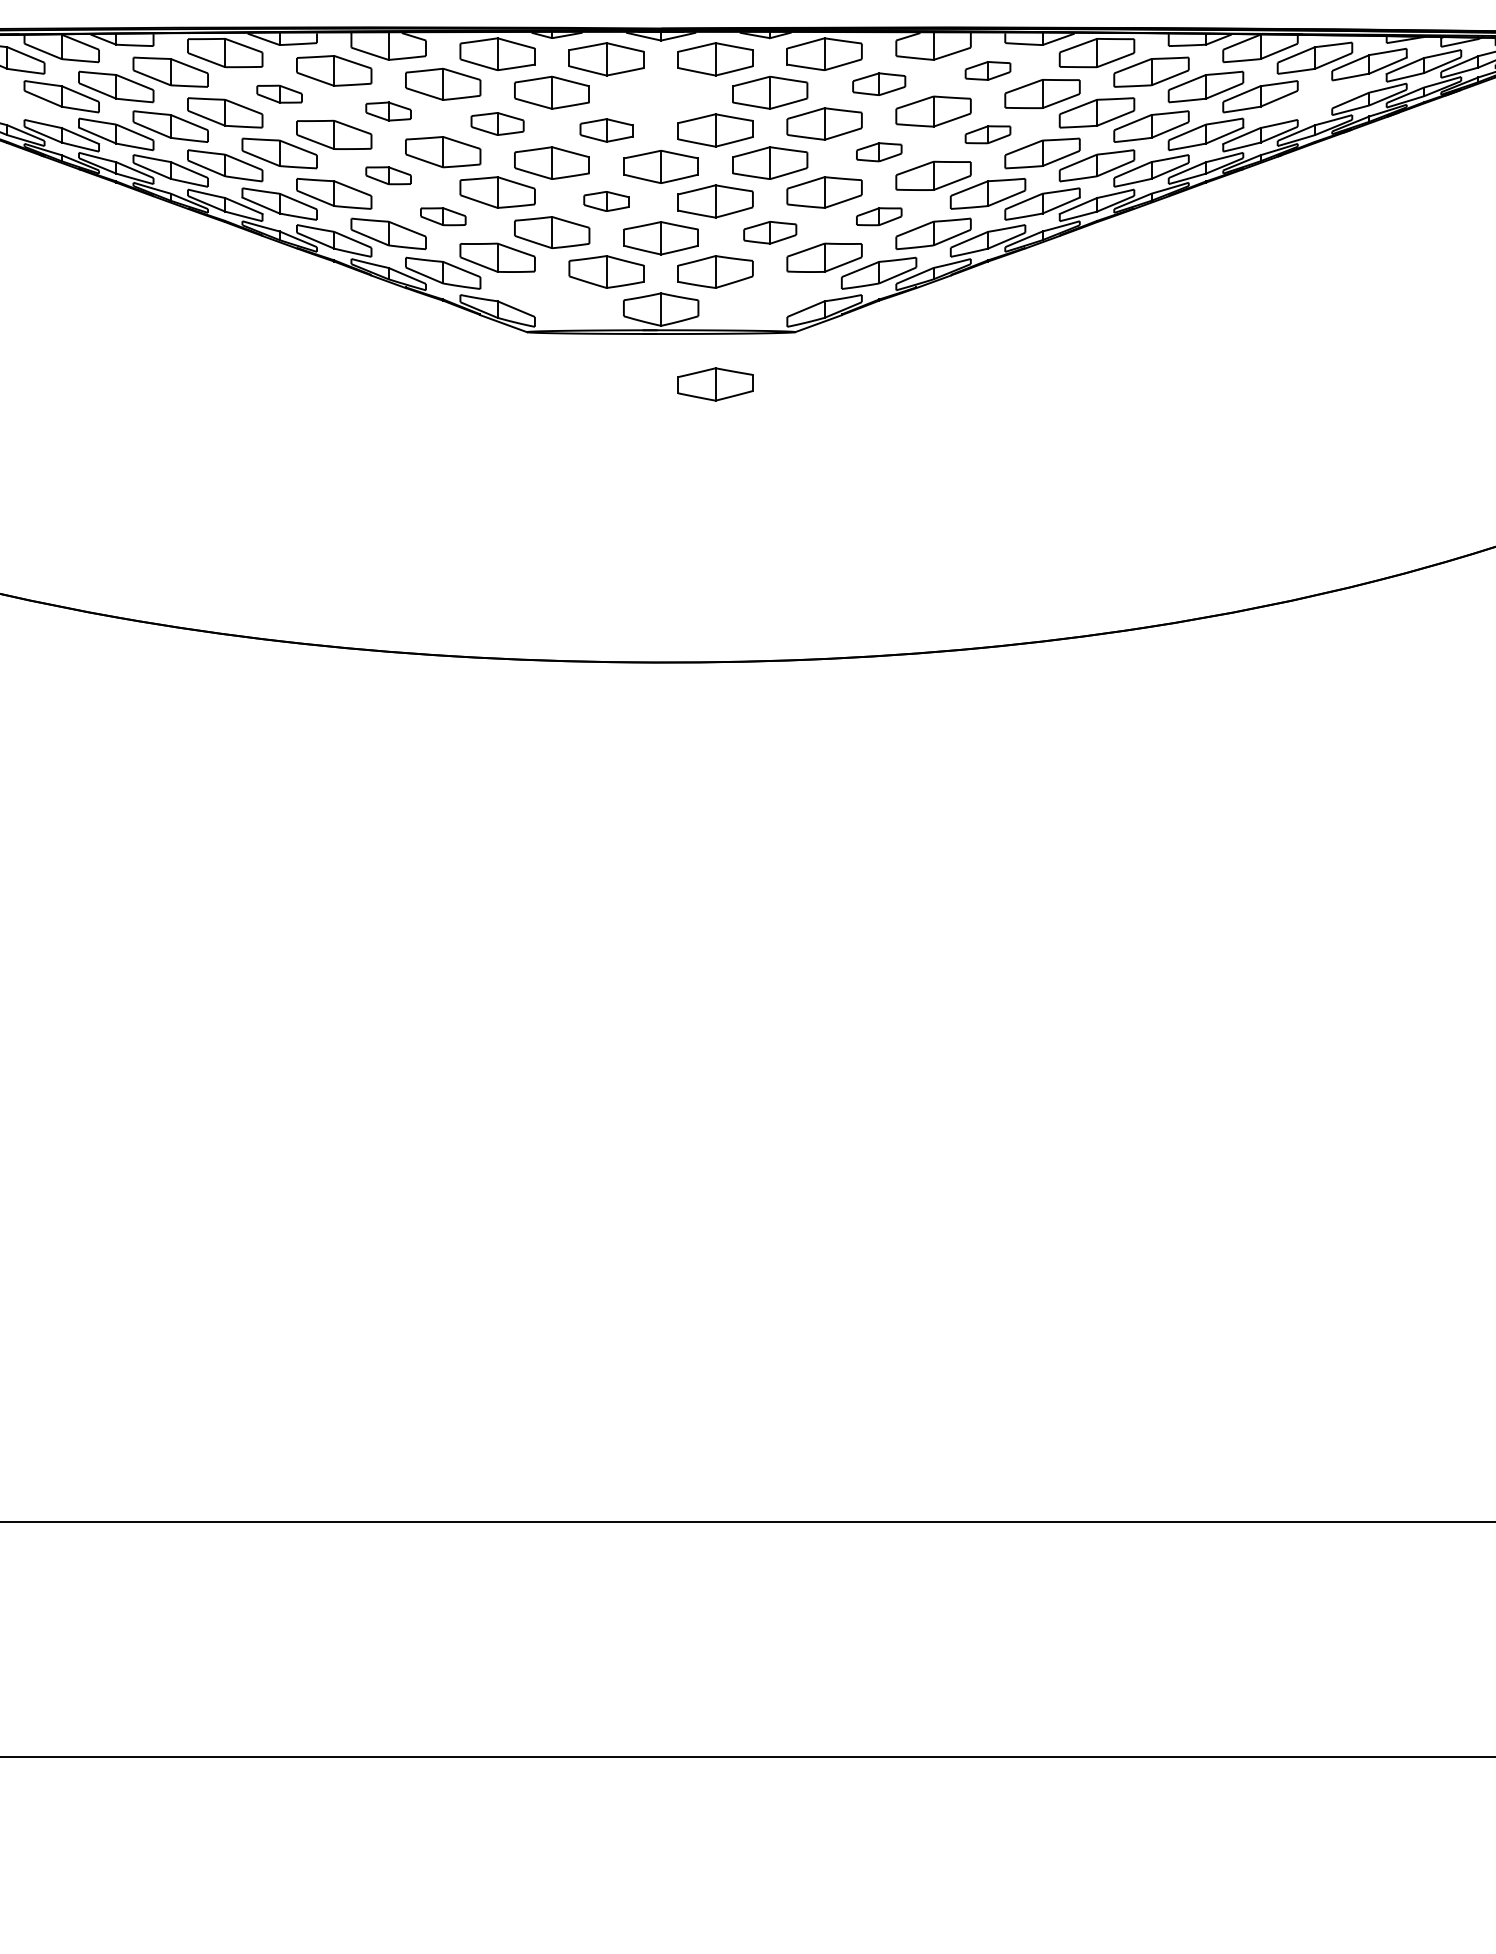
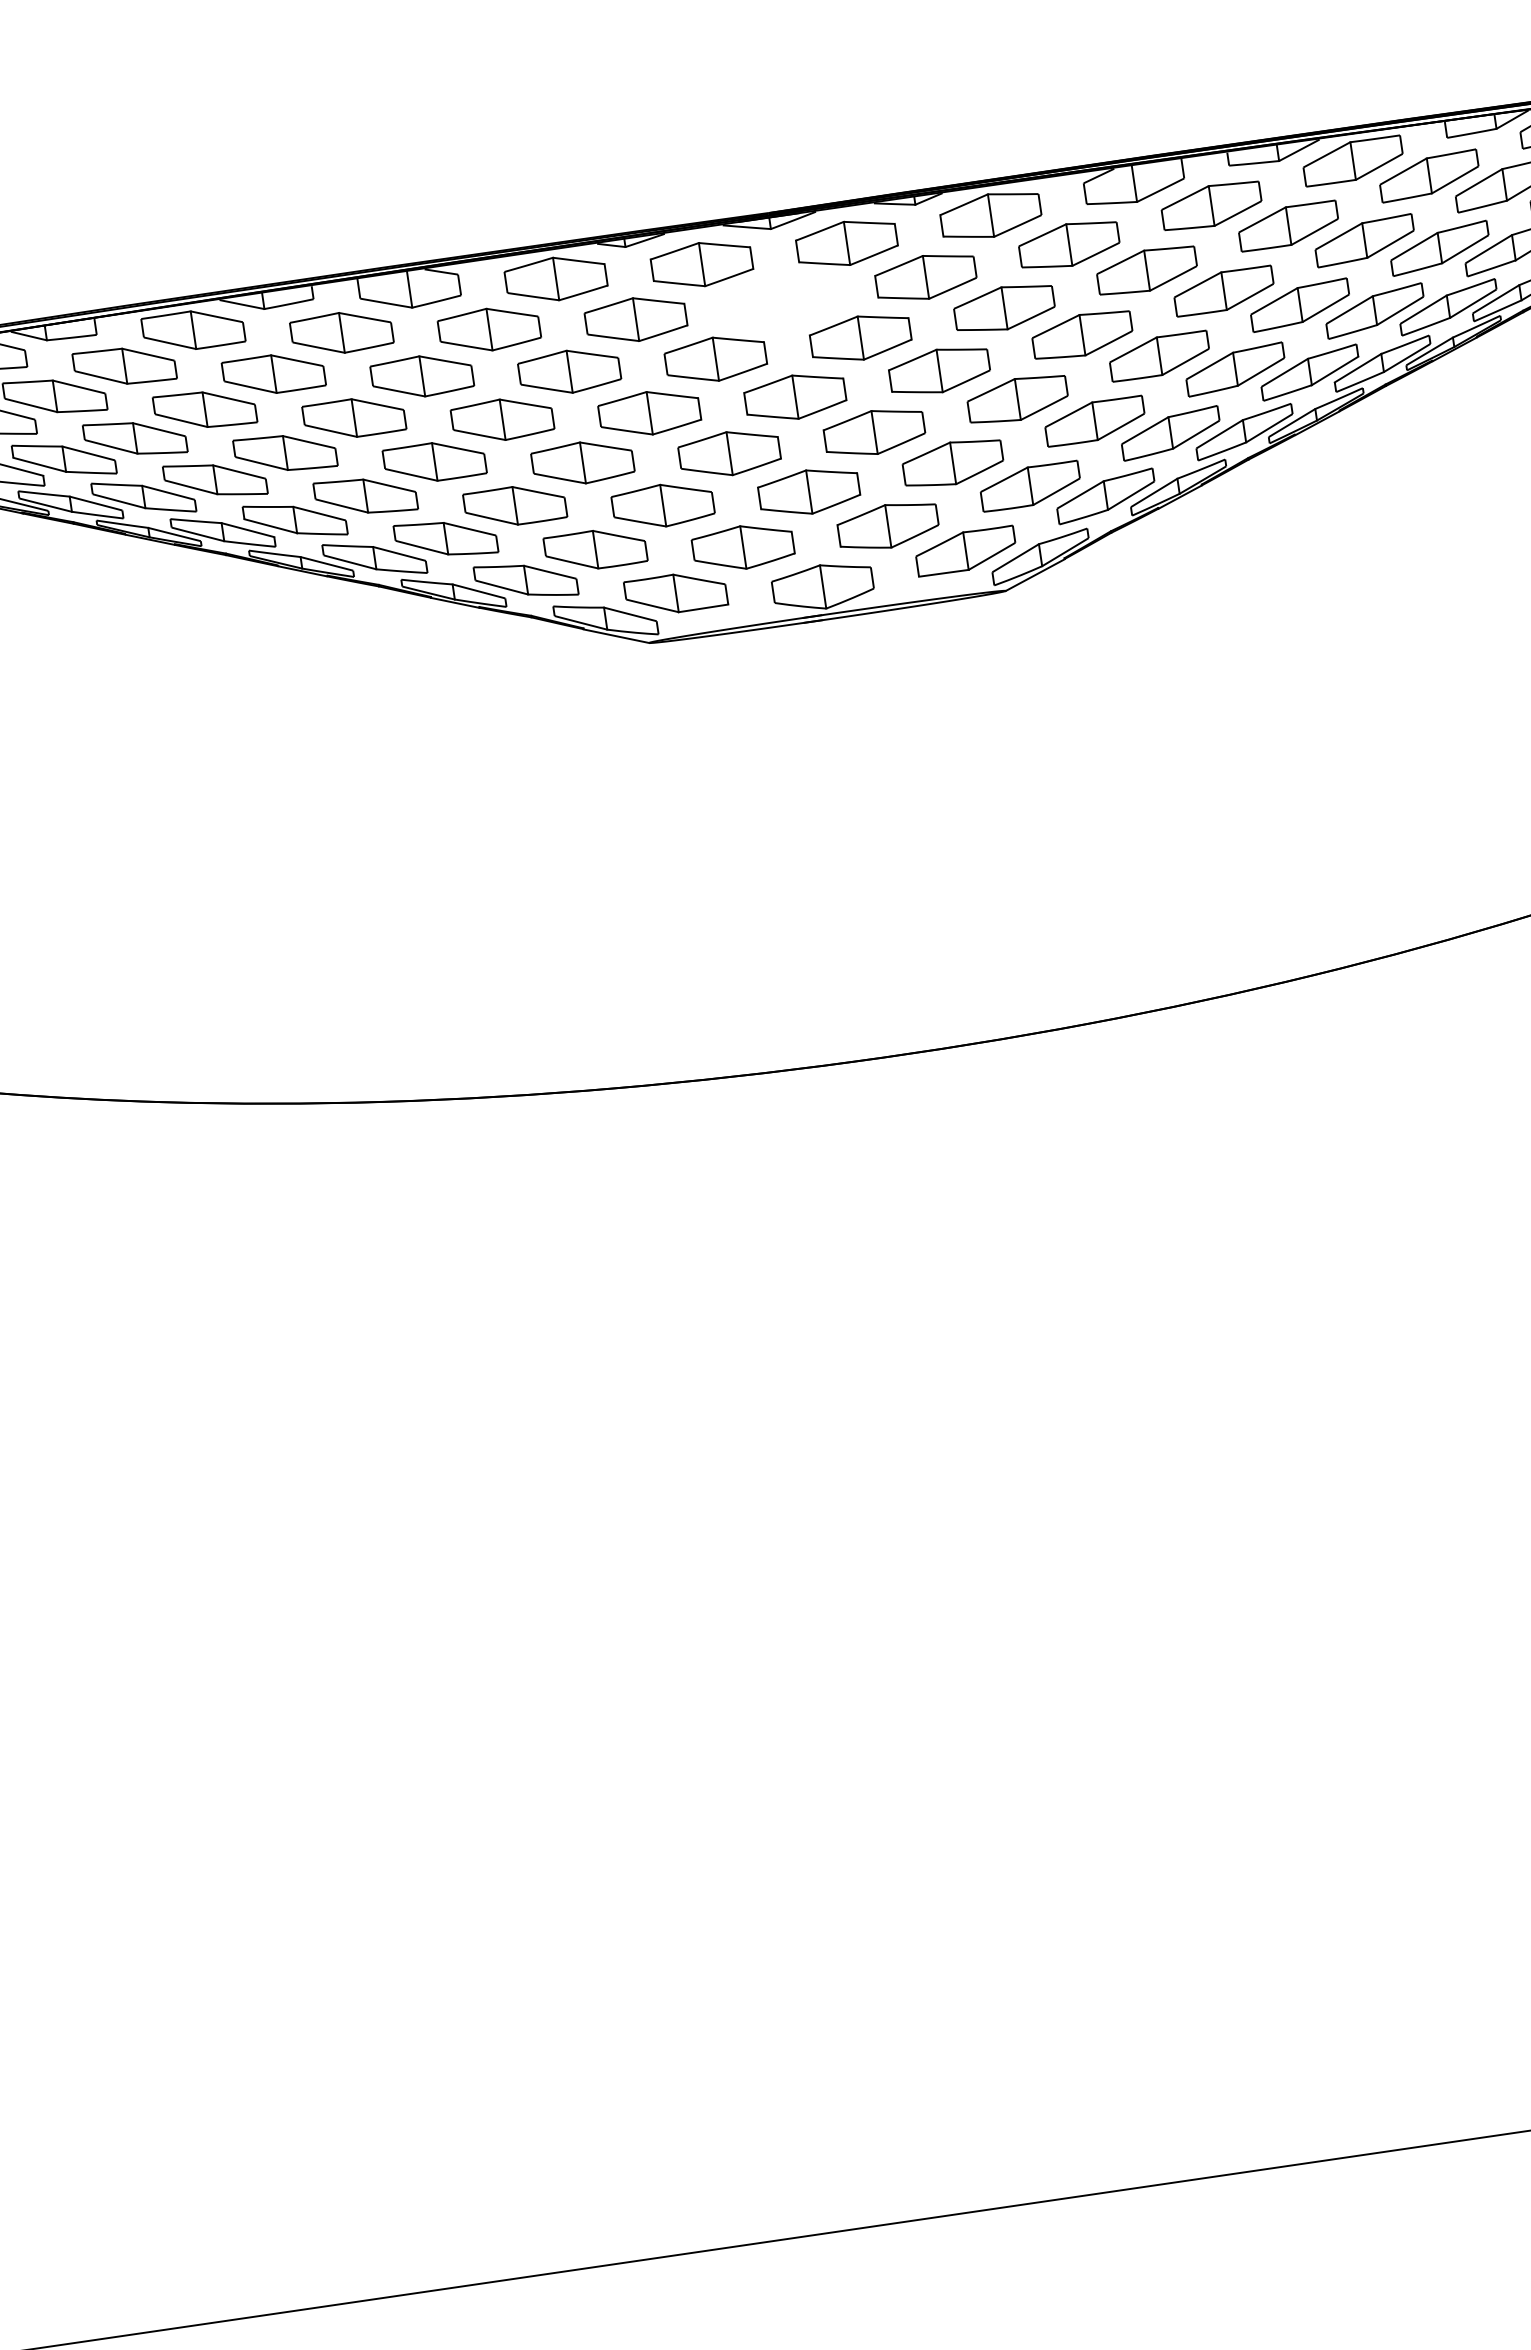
part: (987, 70) -> (1210, 205), size x1.67
part: (879, 83) -> (1069, 243), size x1.43
part: (279, 94) -> (273, 374), size x1.67
part: (388, 111) -> (421, 376), size x1.67
part: (497, 123) -> (569, 371), size x1.43
part: (606, 130) -> (715, 359), size x1.43
part: (987, 134) -> (1223, 290), size x1.67
part: (879, 152) -> (1083, 335), size x1.67
part: (388, 175) -> (434, 461), size x1.67
part: (606, 201) -> (729, 453), size x1.67
part: (443, 216) -> (515, 505), size x1.67
part: (879, 216) -> (1095, 420), size x1.67
part: (770, 232) -> (953, 463), size x1.43
part: (552, 298) -> (676, 593), added
part: (769, 298) -> (965, 551), added
part: (715, 384) -> (909, 676), removed

